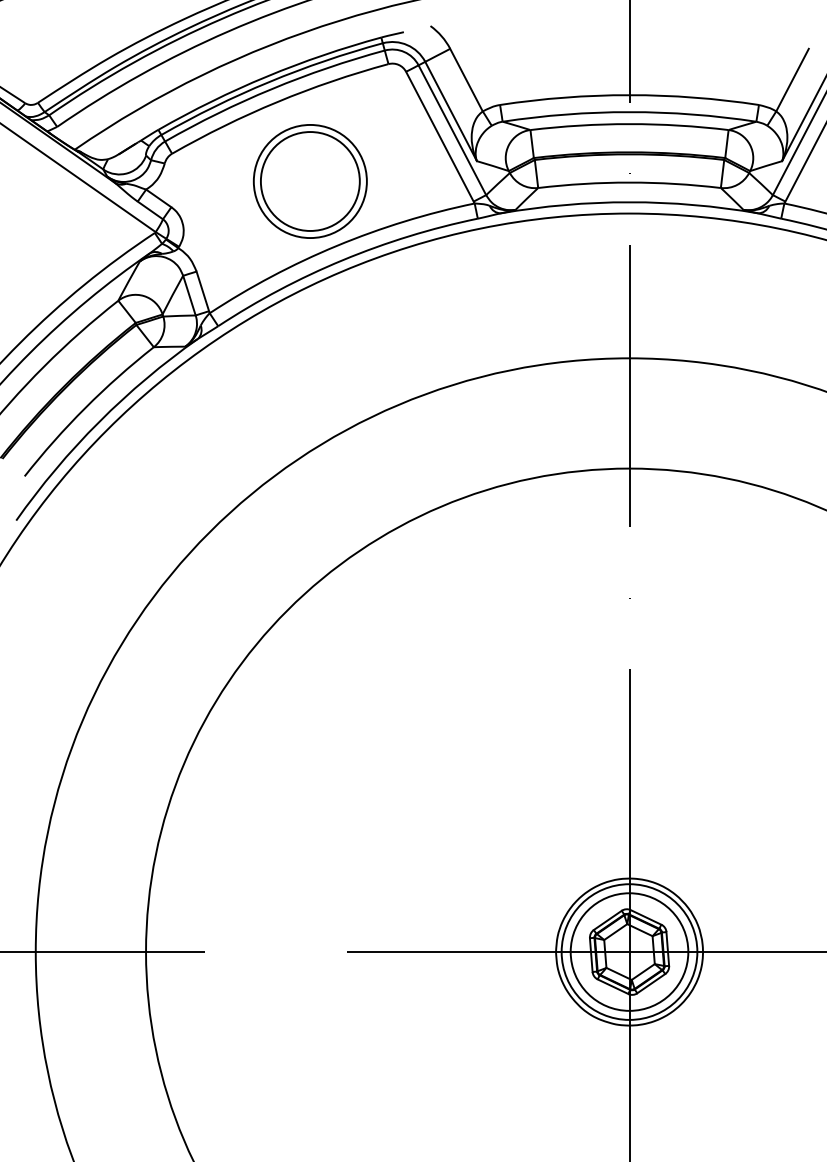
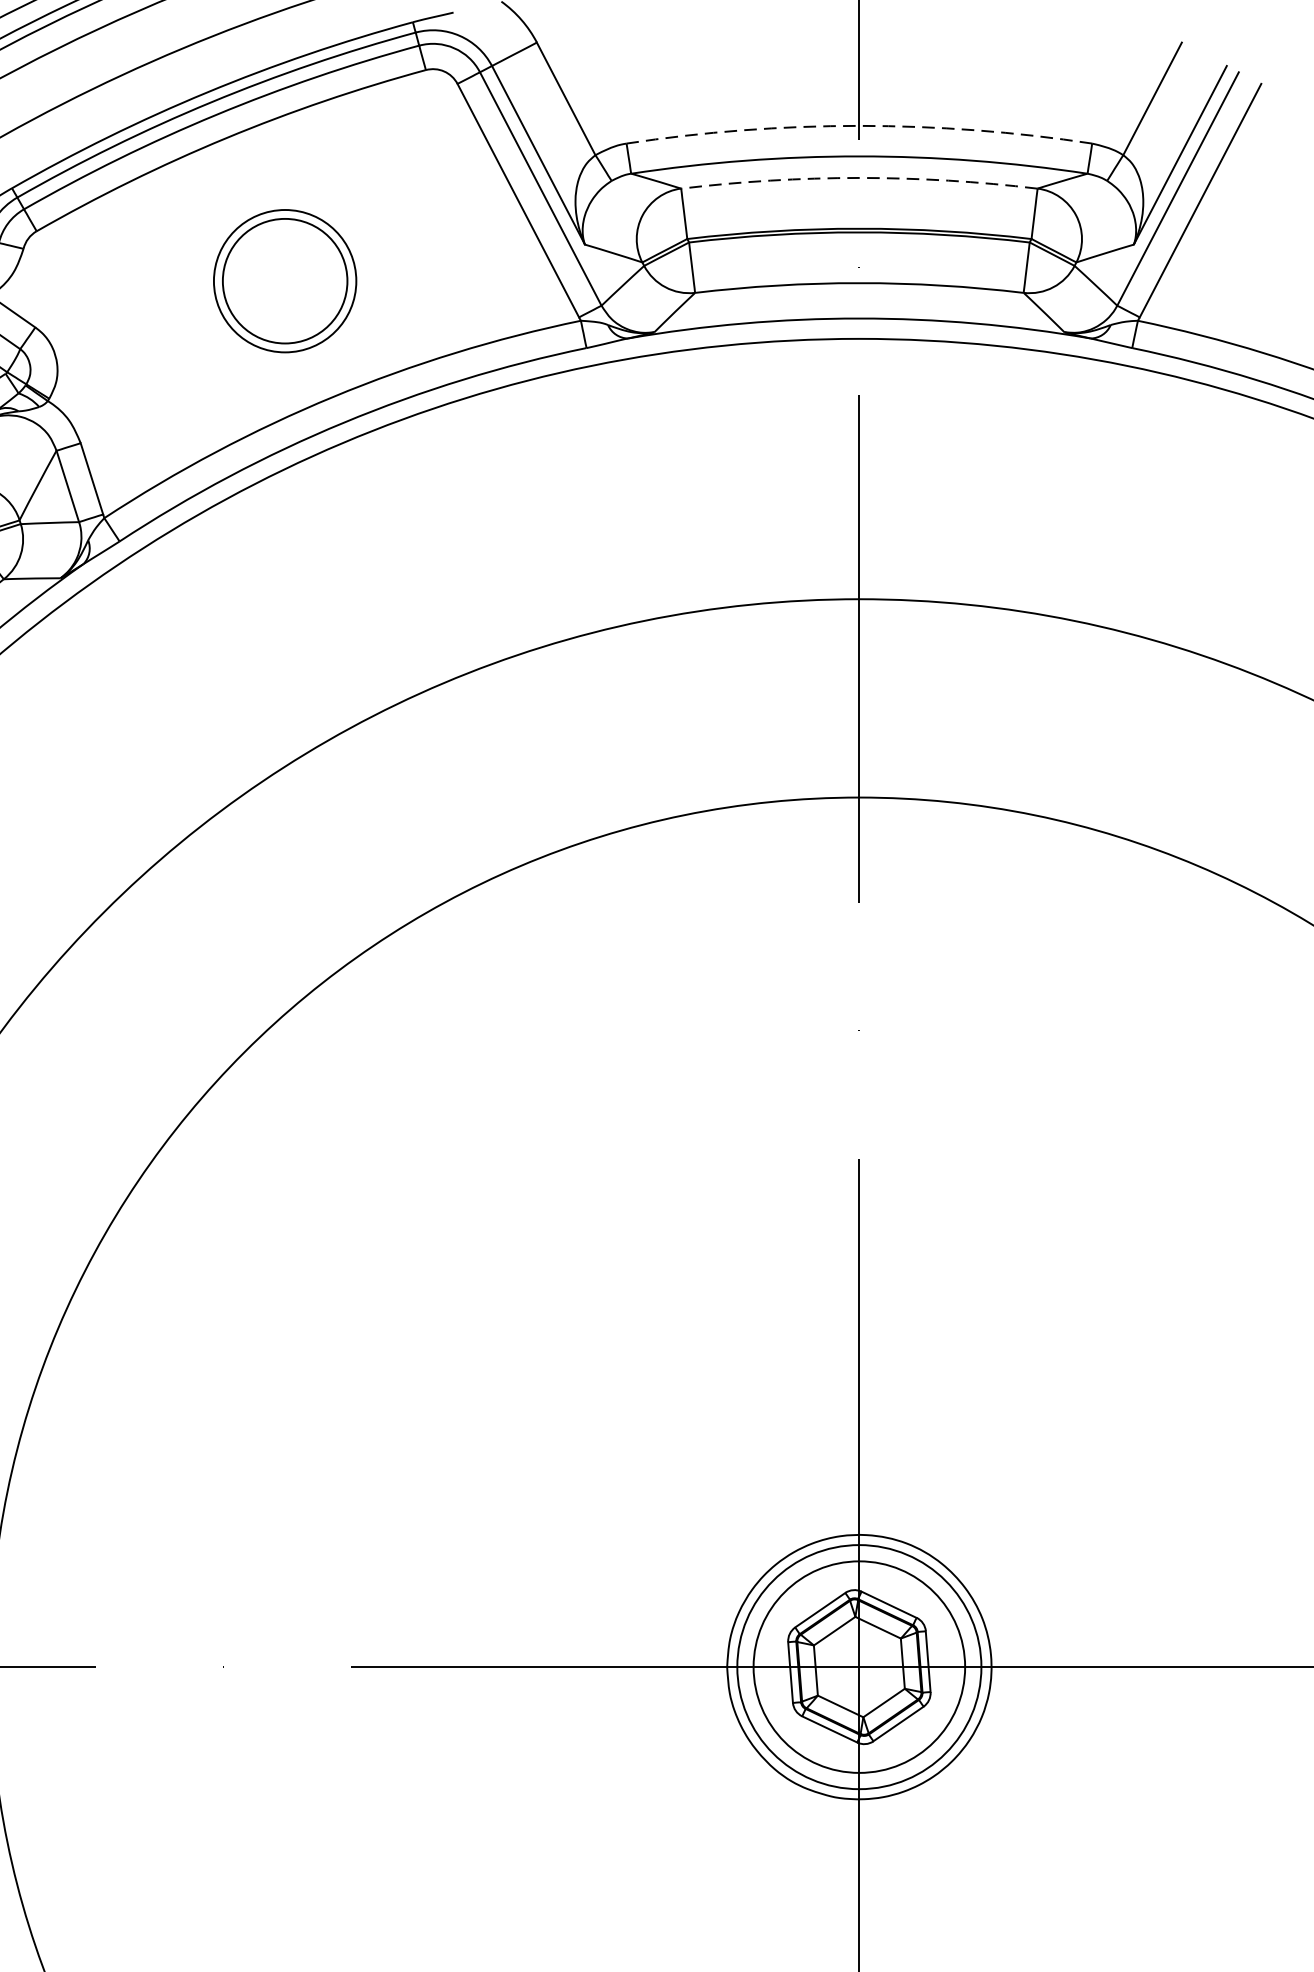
arc: (629, 95) -> (859, 126), solid -> dashed
arc: (629, 124) -> (859, 178), solid -> dashed
part: (309, 181) -> (283, 281), size x0.7

